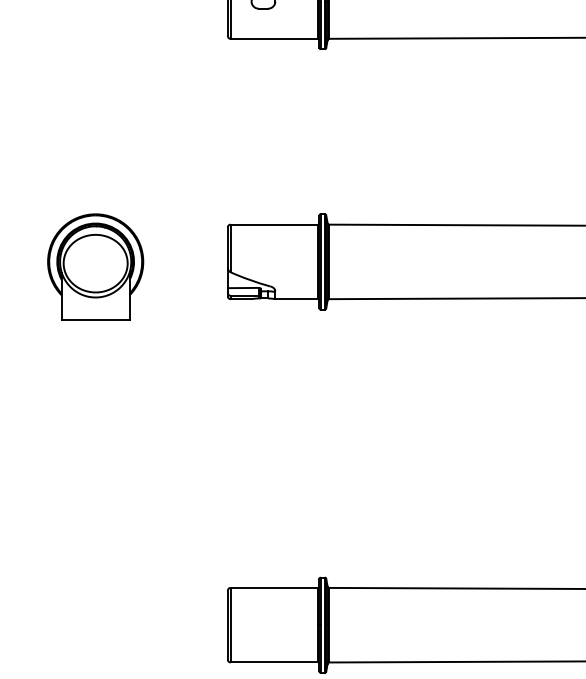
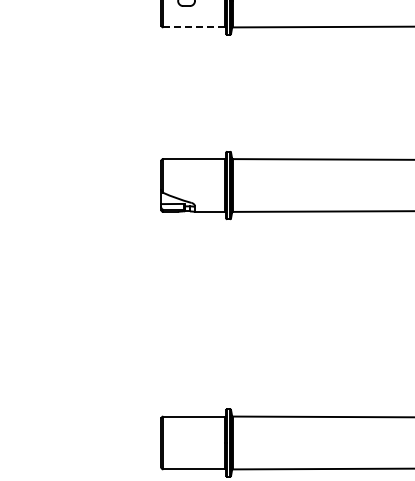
line: (274, 38) -> (194, 27), solid -> dashed
part: (95, 266) -> (67, 188), removed

